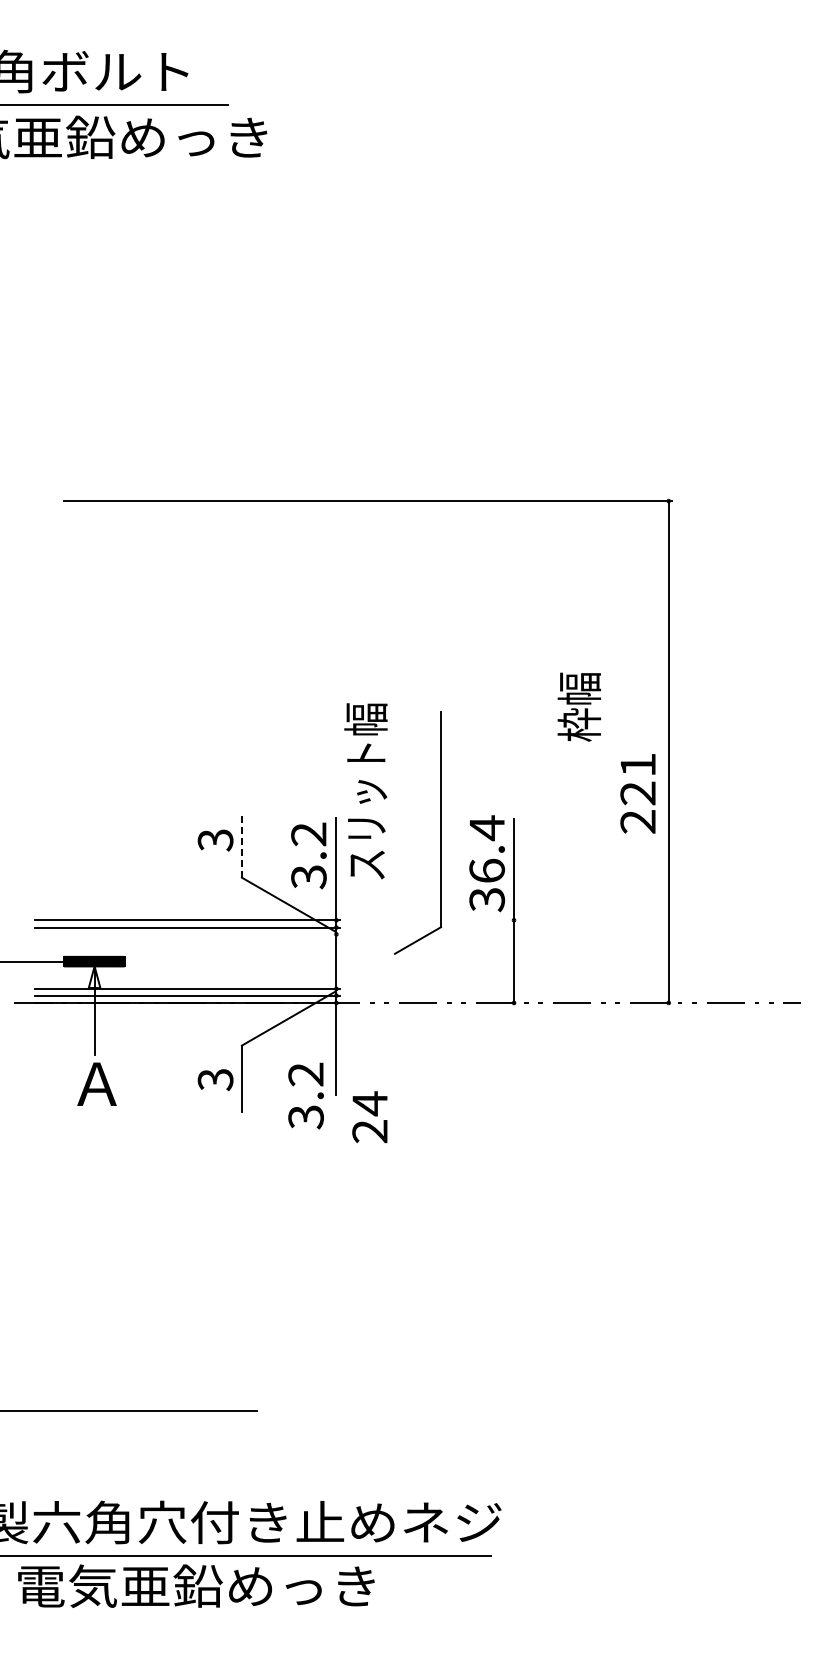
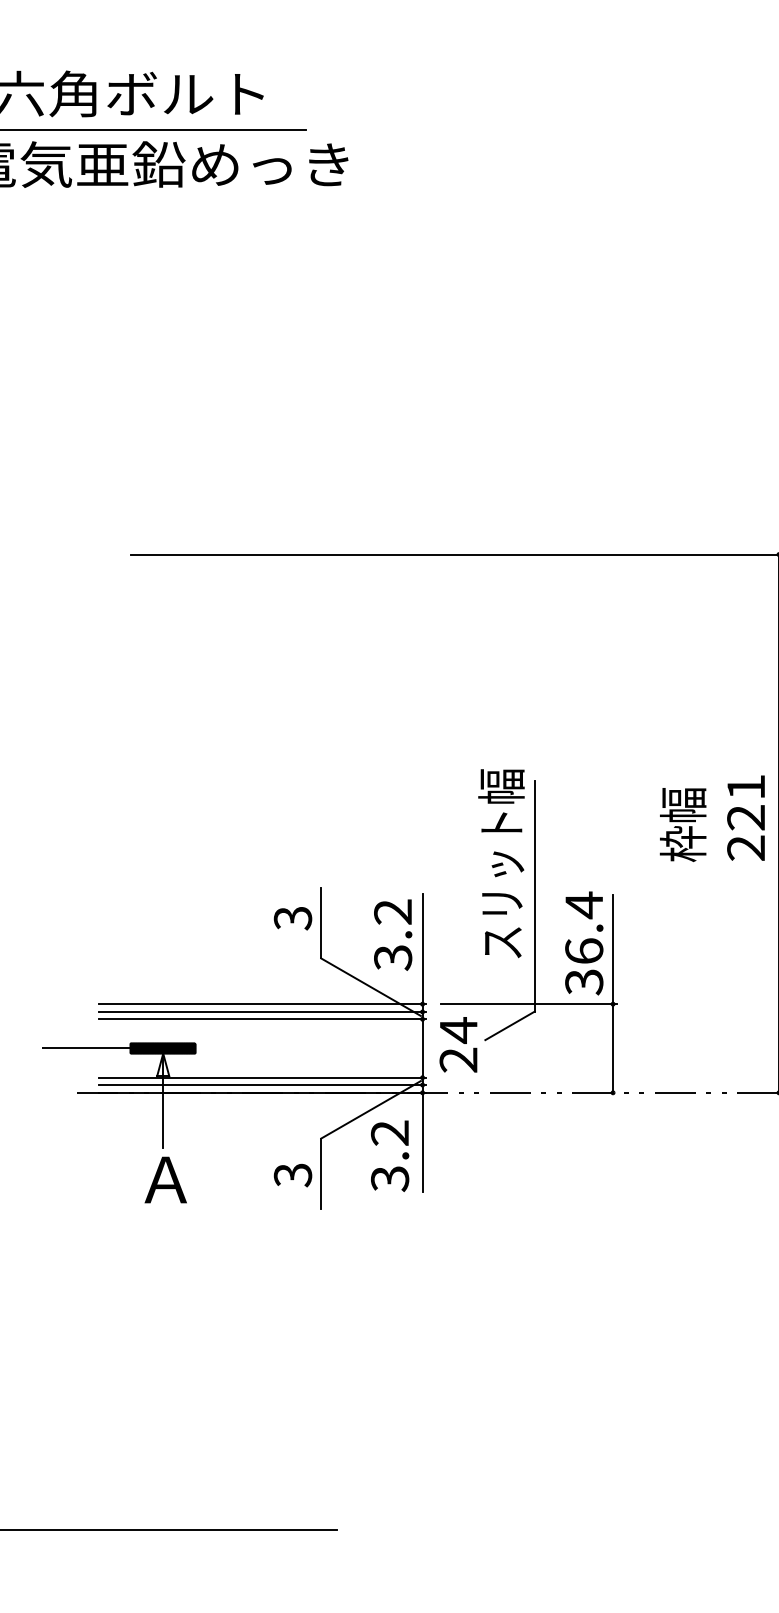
text: (578, 706) -> (682, 824), moved
text: (365, 791) -> (500, 863), moved
text: (637, 793) -> (745, 817), moved
line: (241, 844) -> (320, 922), dashed -> solid
line: (435, 920) -> (528, 1004), added
line: (186, 934) -> (261, 1019), added
text: (305, 1095) -> (389, 1155), moved
text: (369, 1117) -> (458, 1045), moved

